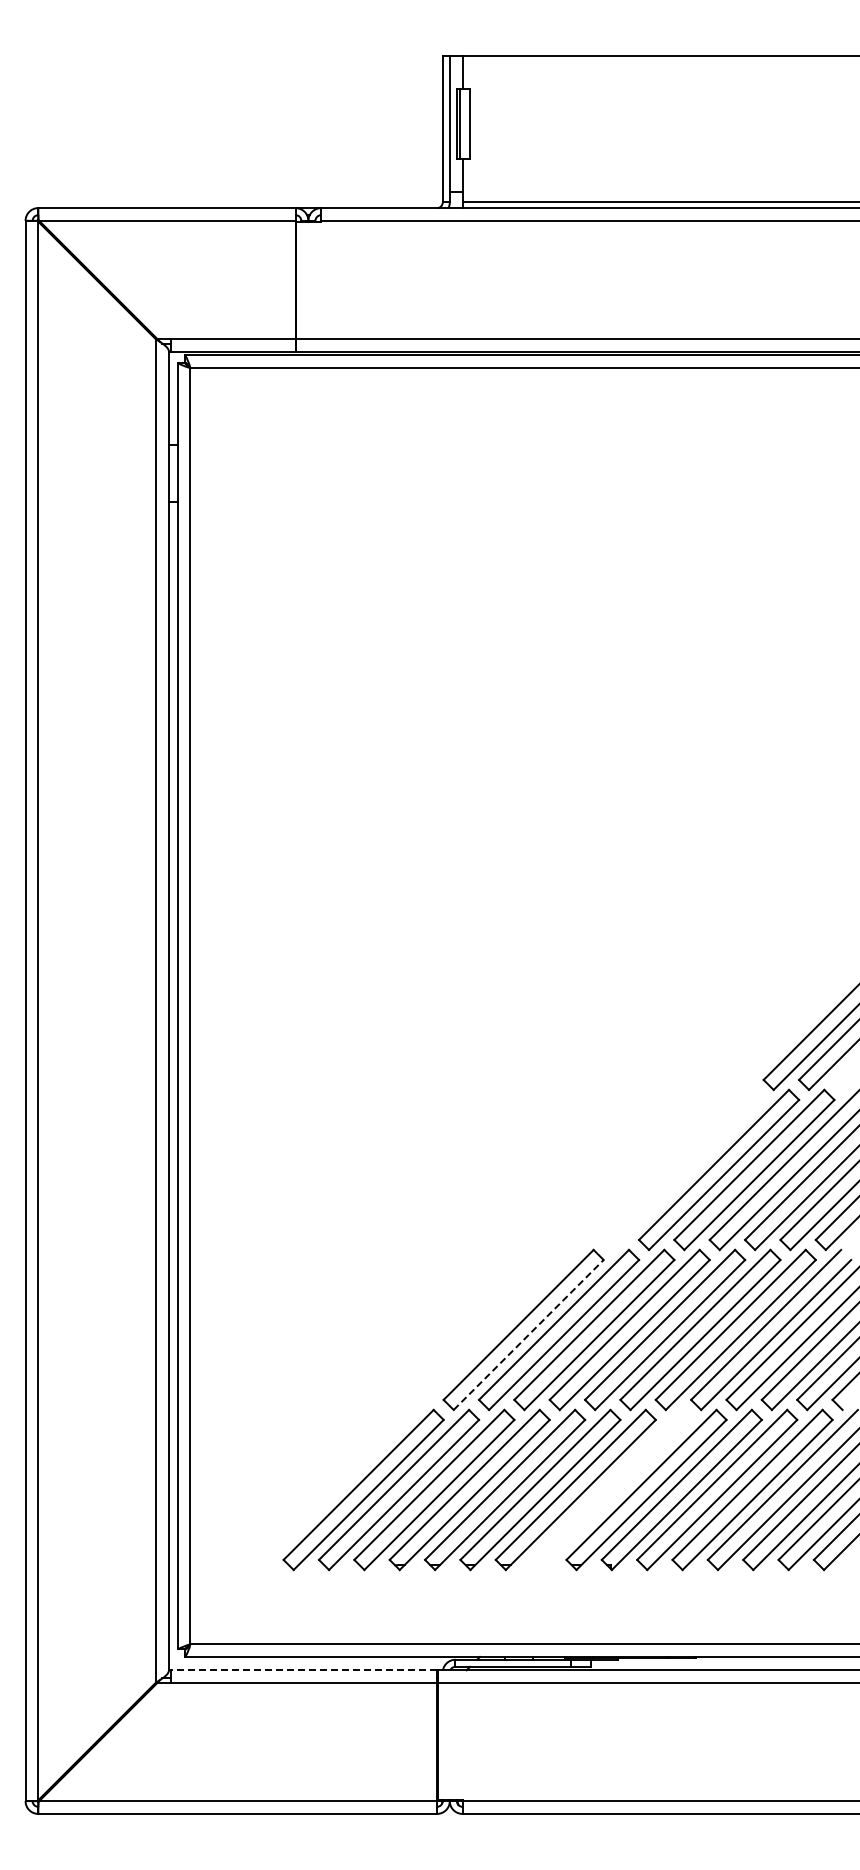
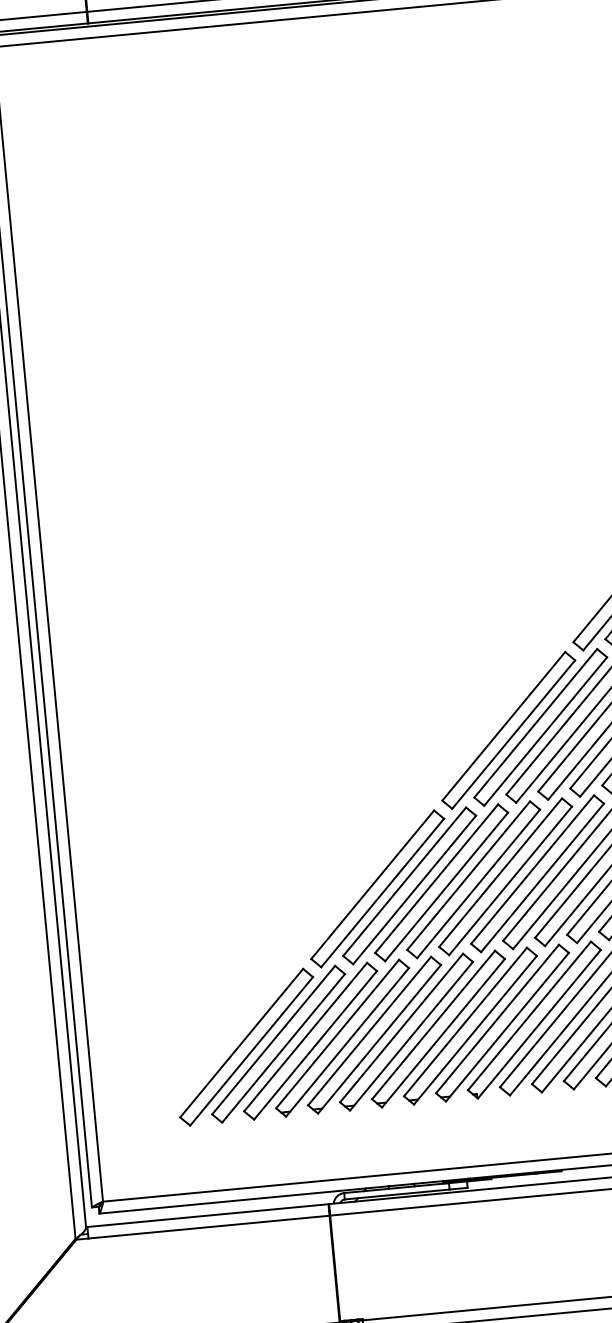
part: (683, 1169) -> (508, 730), added
line: (529, 1334) -> (383, 892), dashed -> solid
part: (611, 1489) -> (470, 1025), added
line: (303, 1670) -> (207, 1215), dashed -> solid

